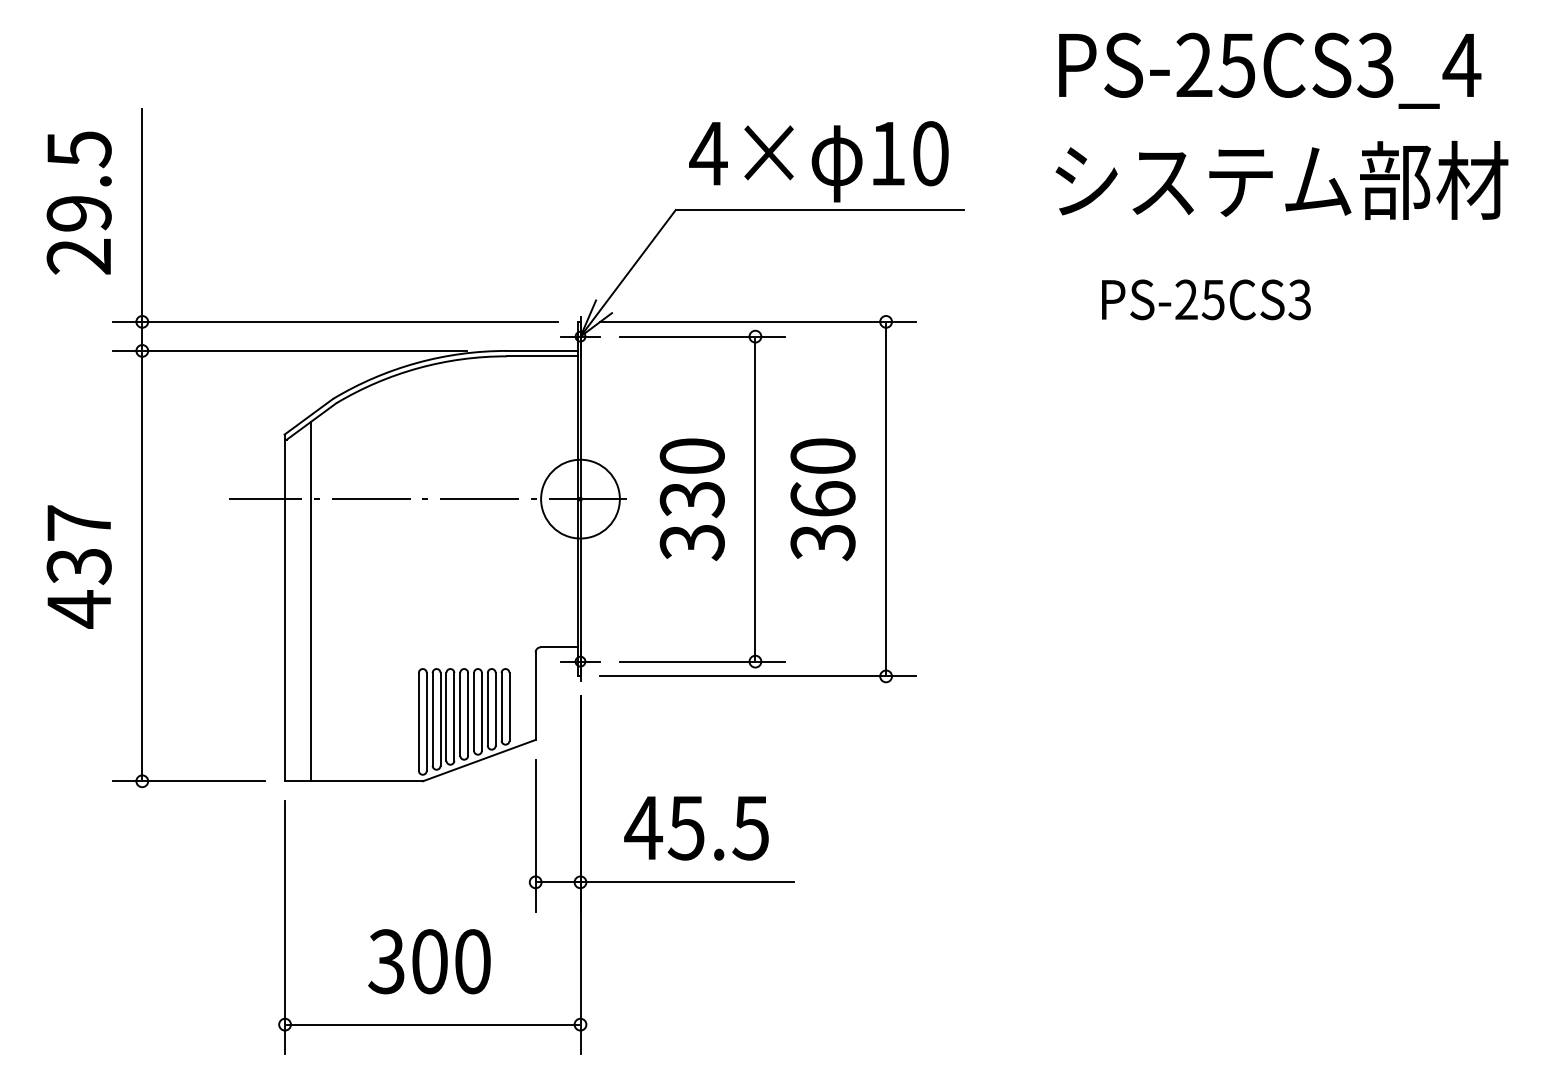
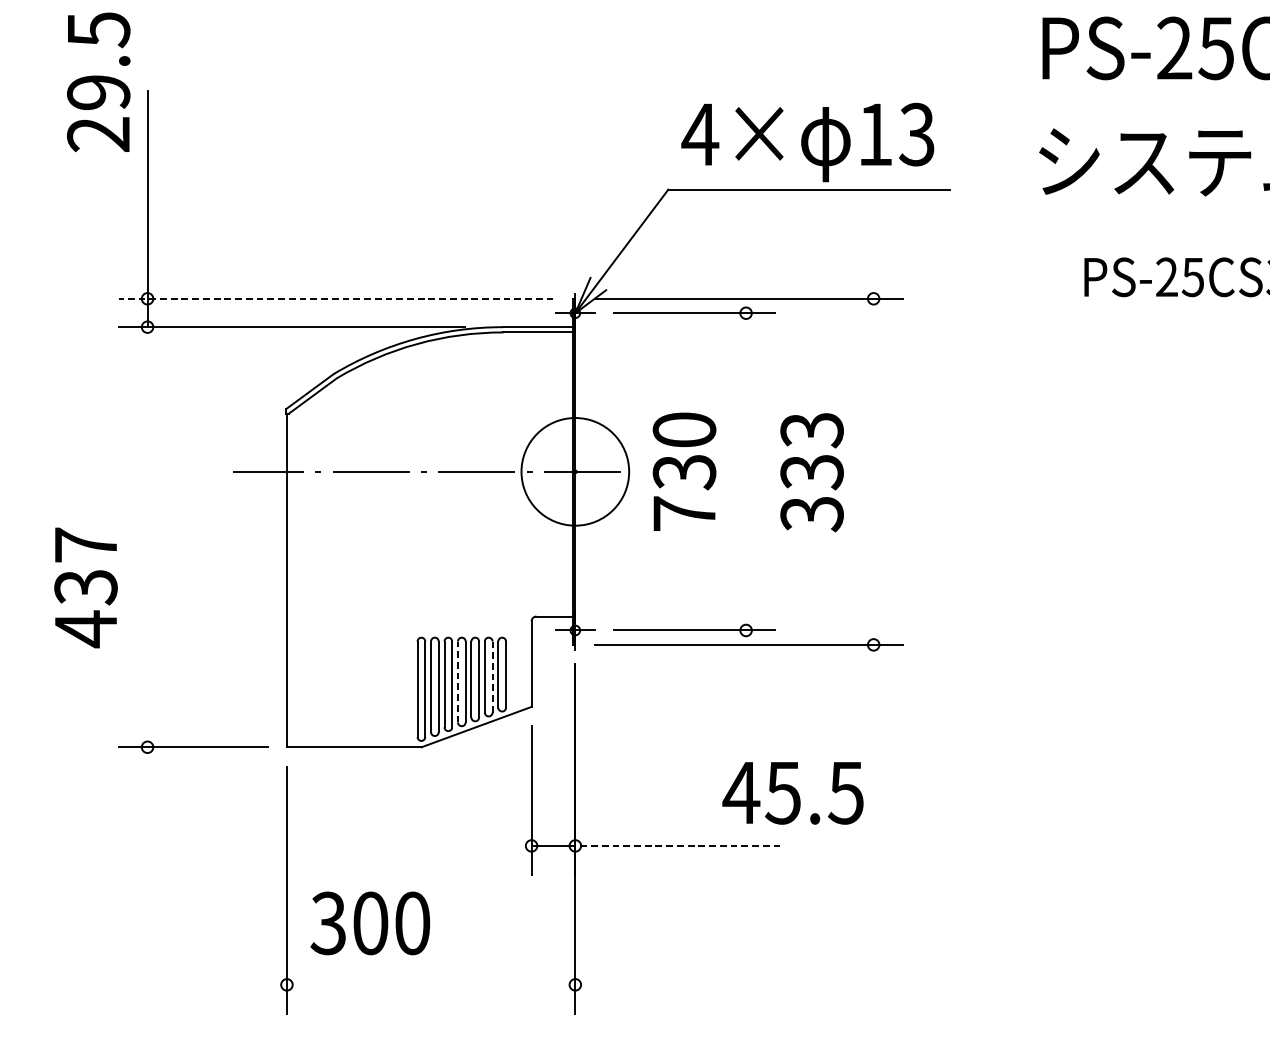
text: (930, 153) -> (917, 134), 10 -> 13
text: (78, 202) -> (97, 81), moved
line: (335, 321) -> (336, 298), solid -> dashed
text: (822, 478) -> (811, 451), 360 -> 333
circle: (580, 498) -> (575, 471), size x1.4
line: (755, 498) -> (746, 471), removed
line: (886, 498) -> (874, 471), removed
text: (691, 542) -> (683, 514), 330 -> 730
line: (142, 565) -> (147, 536), removed
text: (78, 566) -> (85, 587), moved
line: (311, 601) -> (312, 571), removed
line: (495, 708) -> (492, 676), solid -> dashed
line: (460, 713) -> (458, 681), solid -> dashed
text: (696, 828) -> (793, 793), moved
line: (684, 882) -> (676, 846), solid -> dashed
text: (429, 961) -> (370, 923), moved
line: (432, 1024) -> (430, 984), removed

